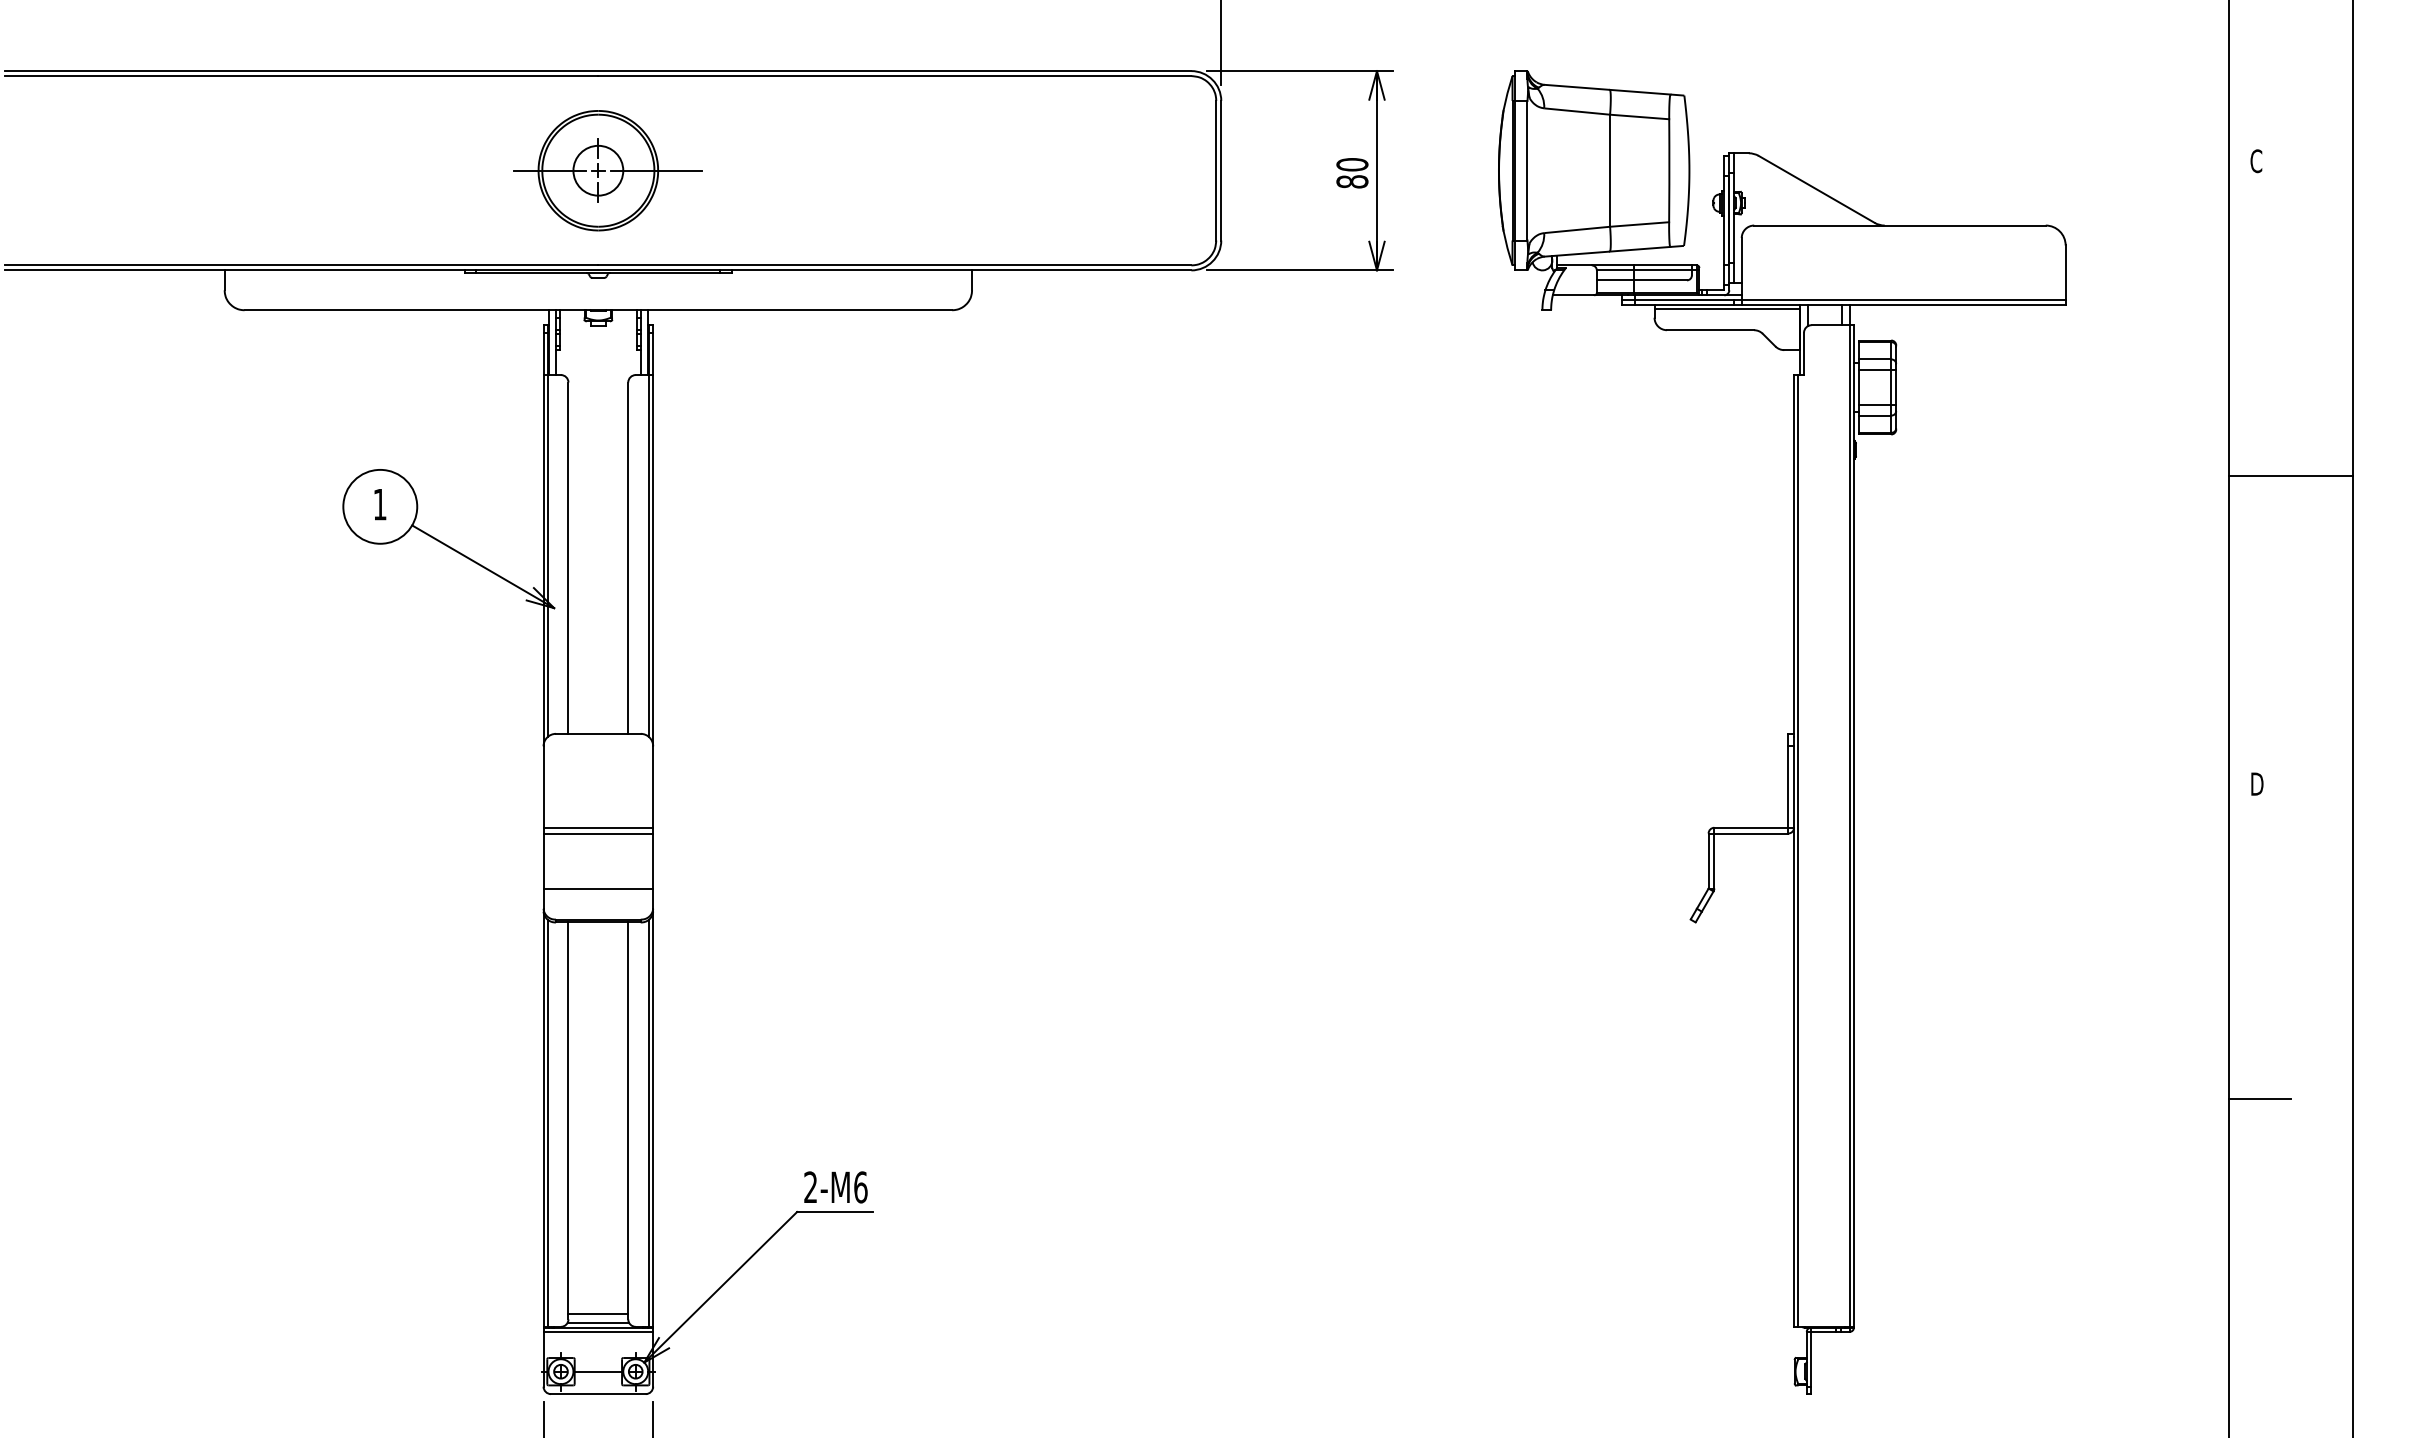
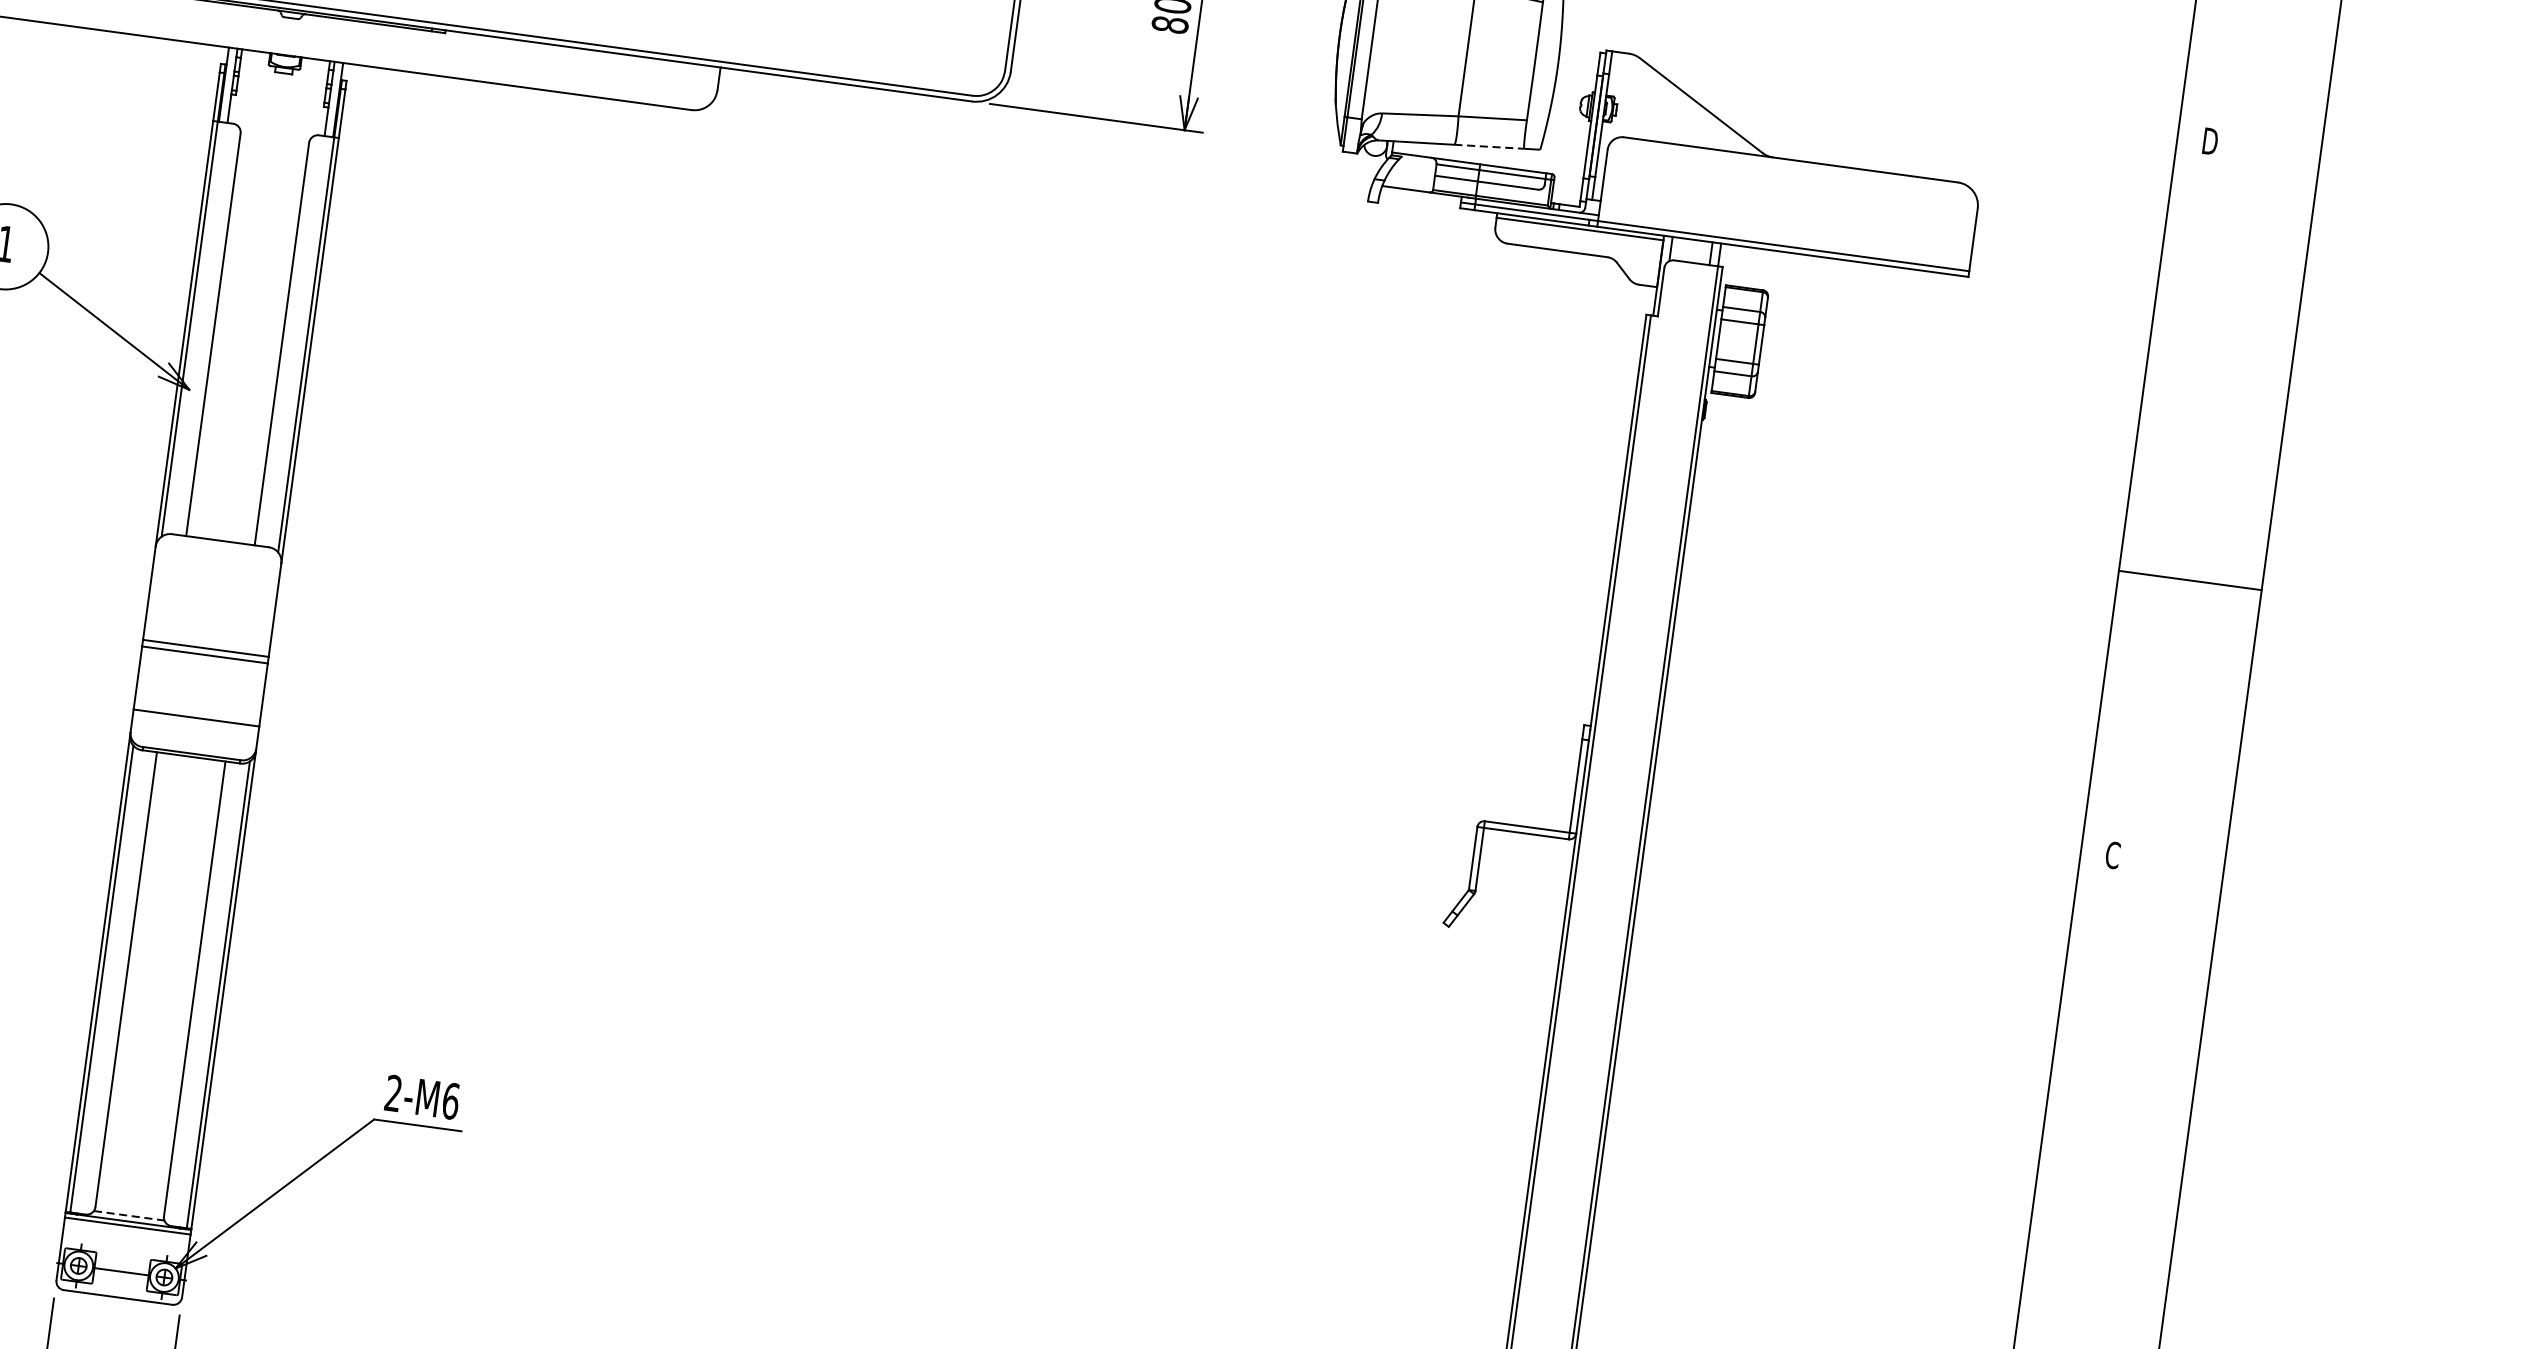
text: (2256, 161) -> (2209, 141), C -> D
line: (1640, 249) -> (1489, 147), solid -> dashed
line: (2290, 475) -> (2189, 580), moved
text: (2256, 784) -> (2112, 855), D -> C
line: (2259, 1098) -> (2067, 1216), removed
line: (598, 1314) -> (130, 1206), removed
line: (598, 1322) -> (129, 1215), solid -> dashed

